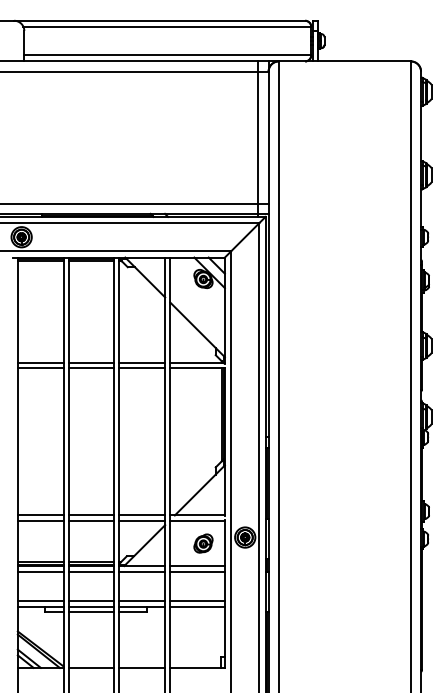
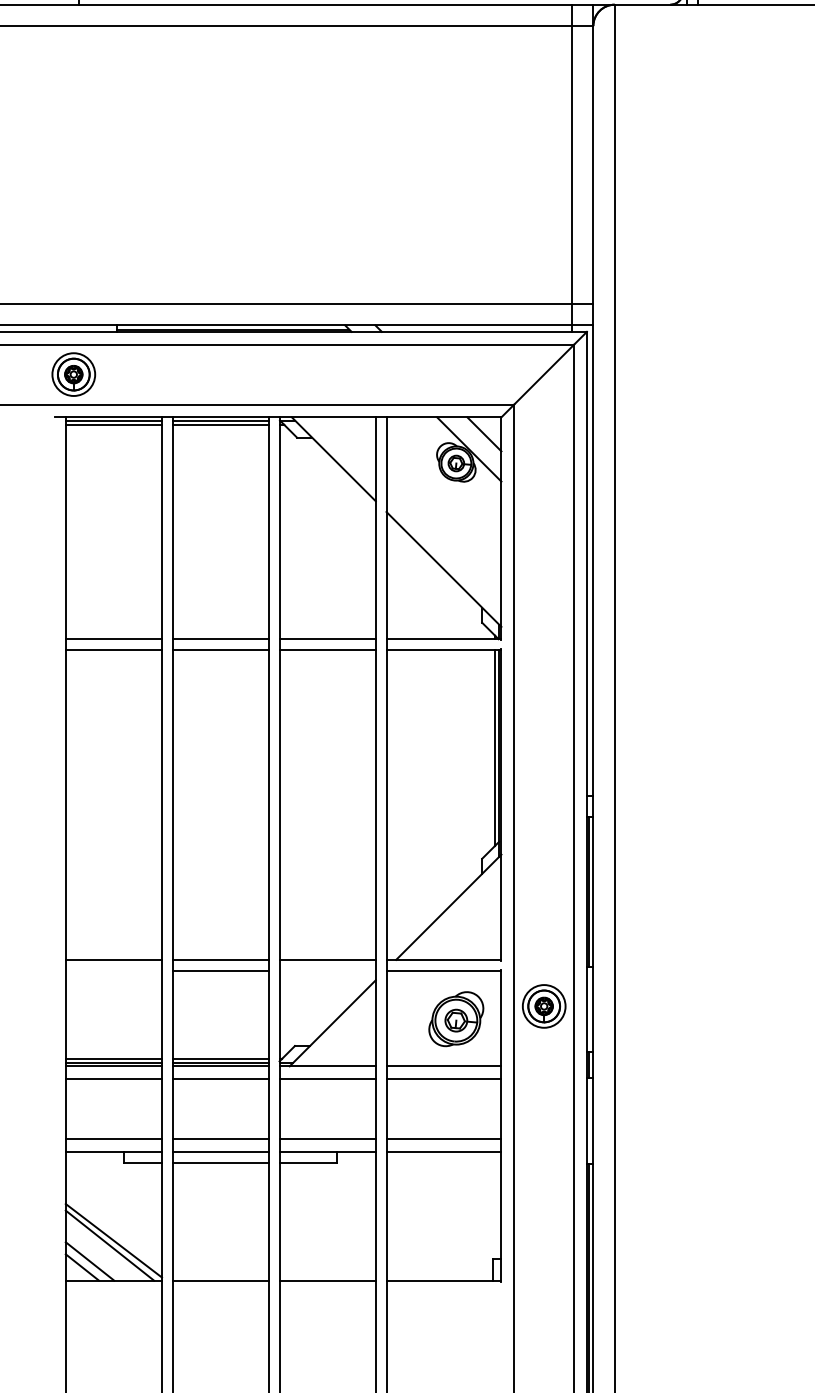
line: (40, 520) -> (113, 970), removed
line: (142, 520) -> (328, 970), removed
part: (203, 543) -> (456, 1018), size x1.4

